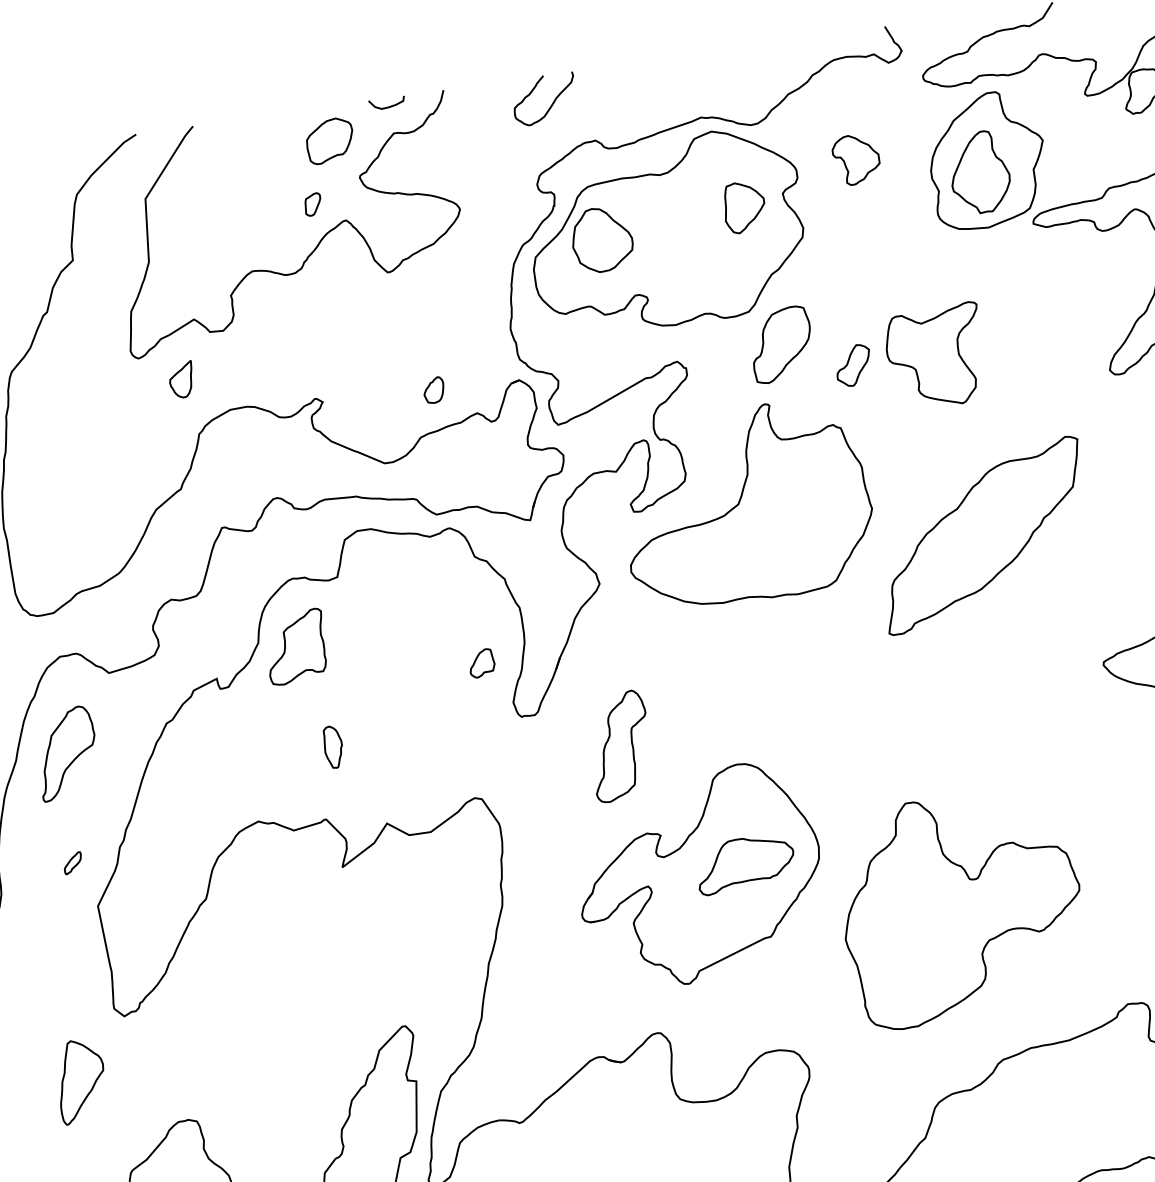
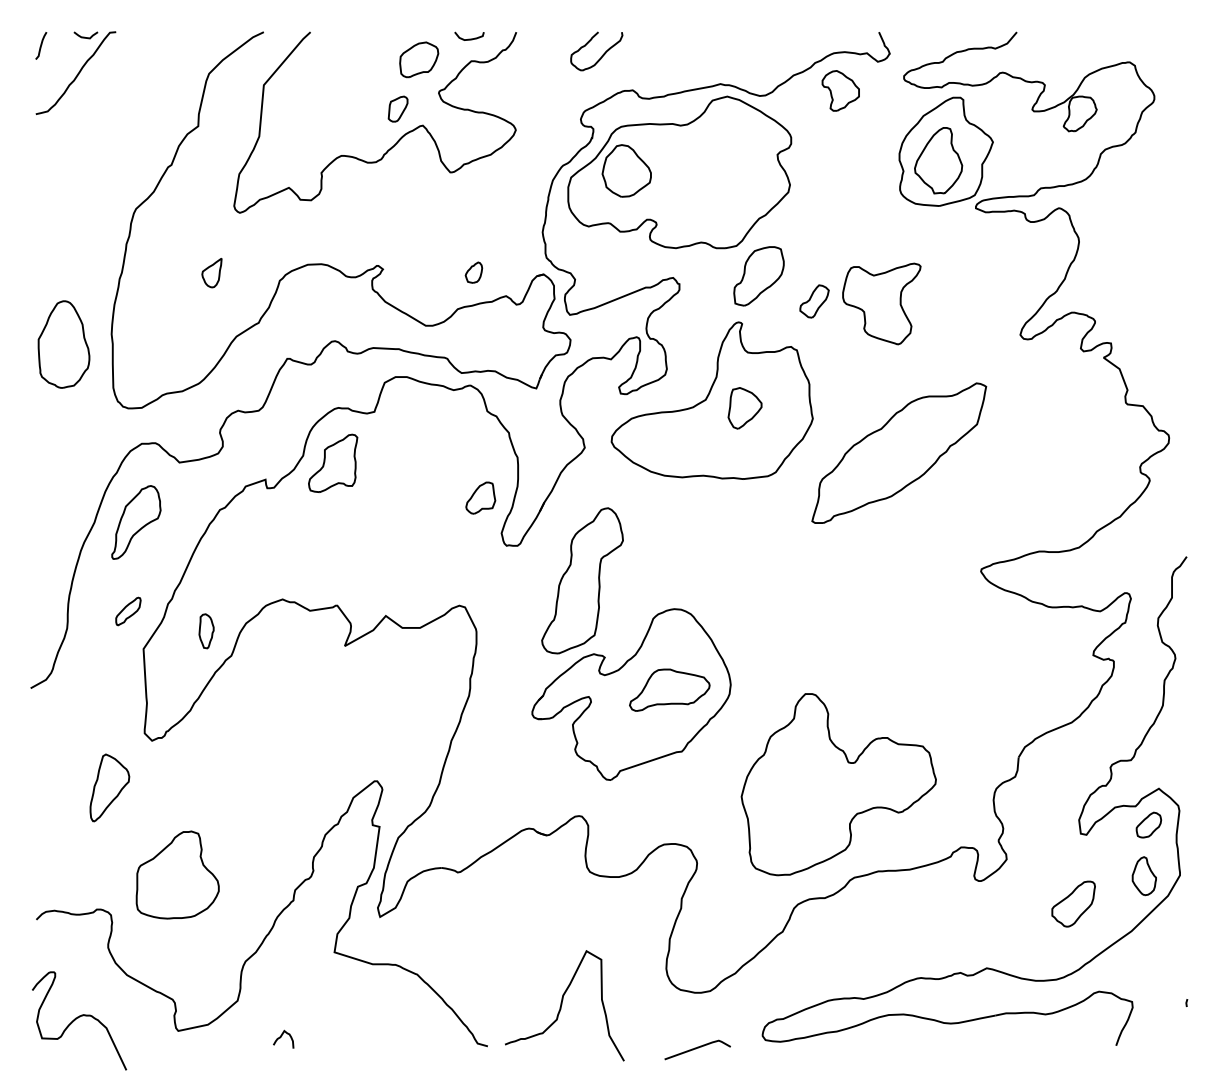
part: (856, 159) -> (840, 90), moved
part: (312, 203) -> (397, 108), size x1.43
part: (743, 207) -> (744, 408), moved
part: (181, 380) -> (211, 273), moved
part: (481, 662) -> (480, 497), size x1.43
part: (620, 745) -> (582, 580), size x1.67
part: (333, 747) -> (206, 631), moved
part: (73, 863) -> (128, 611), size x1.67
part: (961, 907) -> (838, 784), moved

